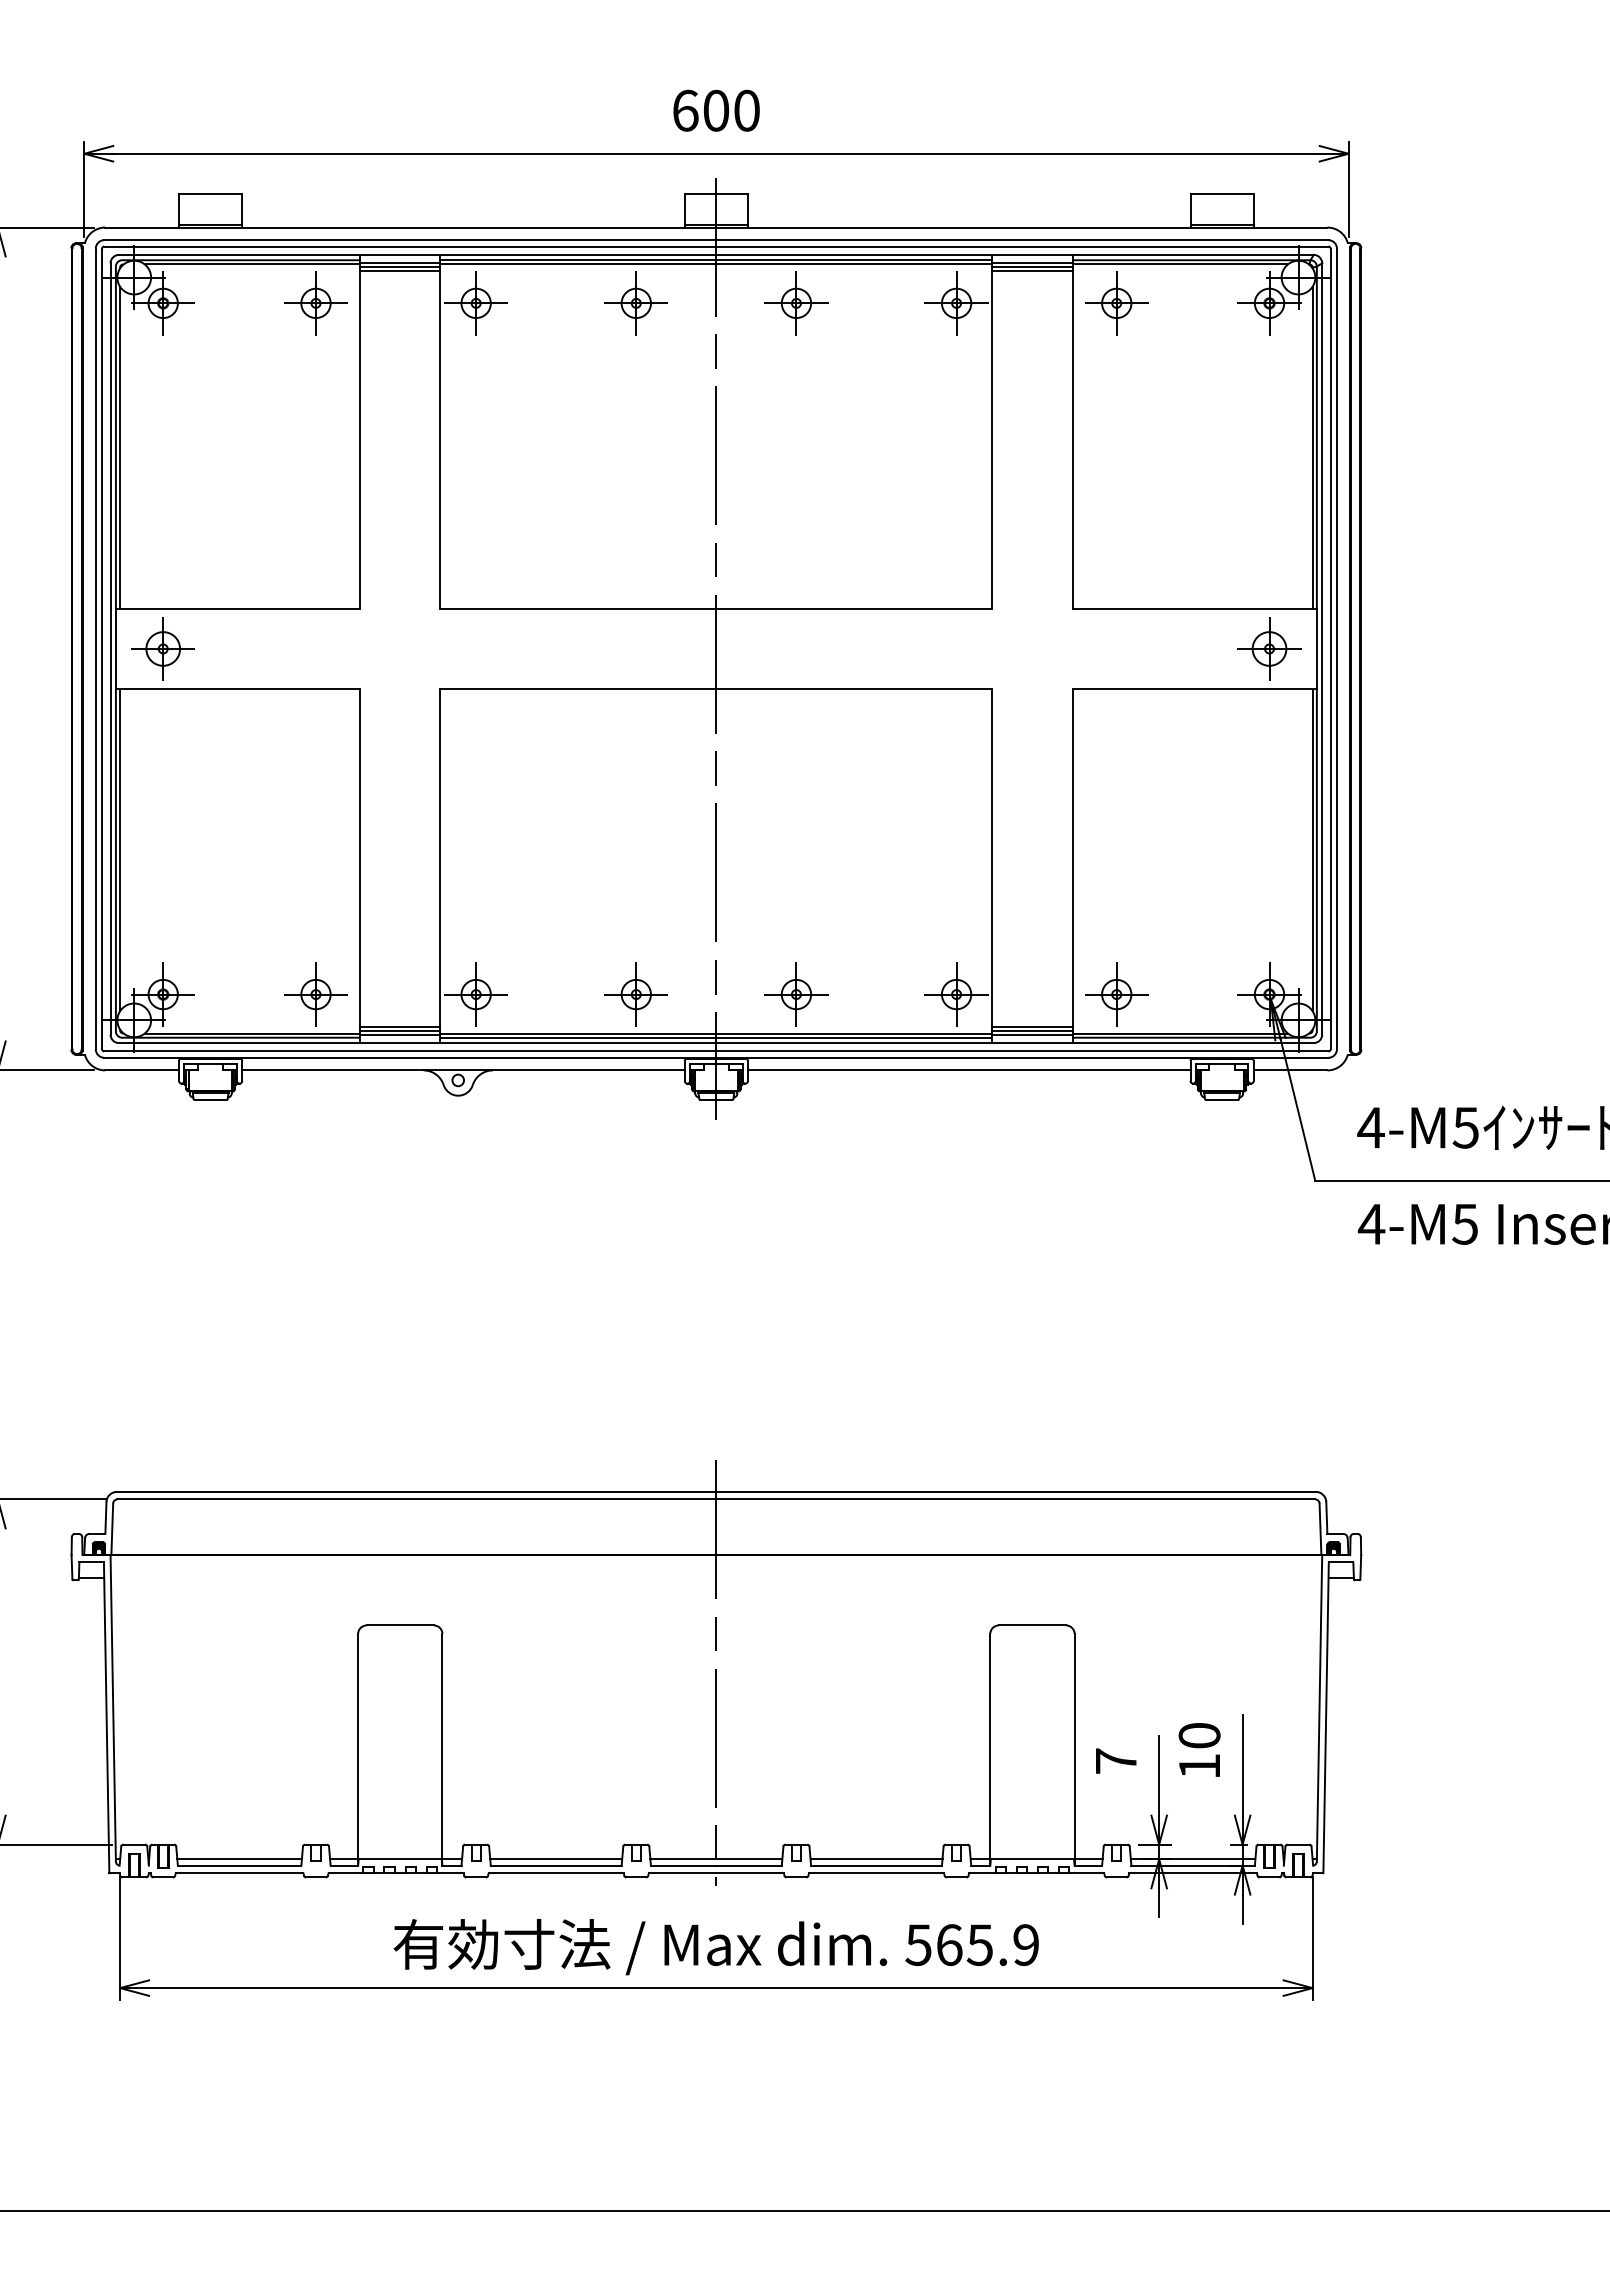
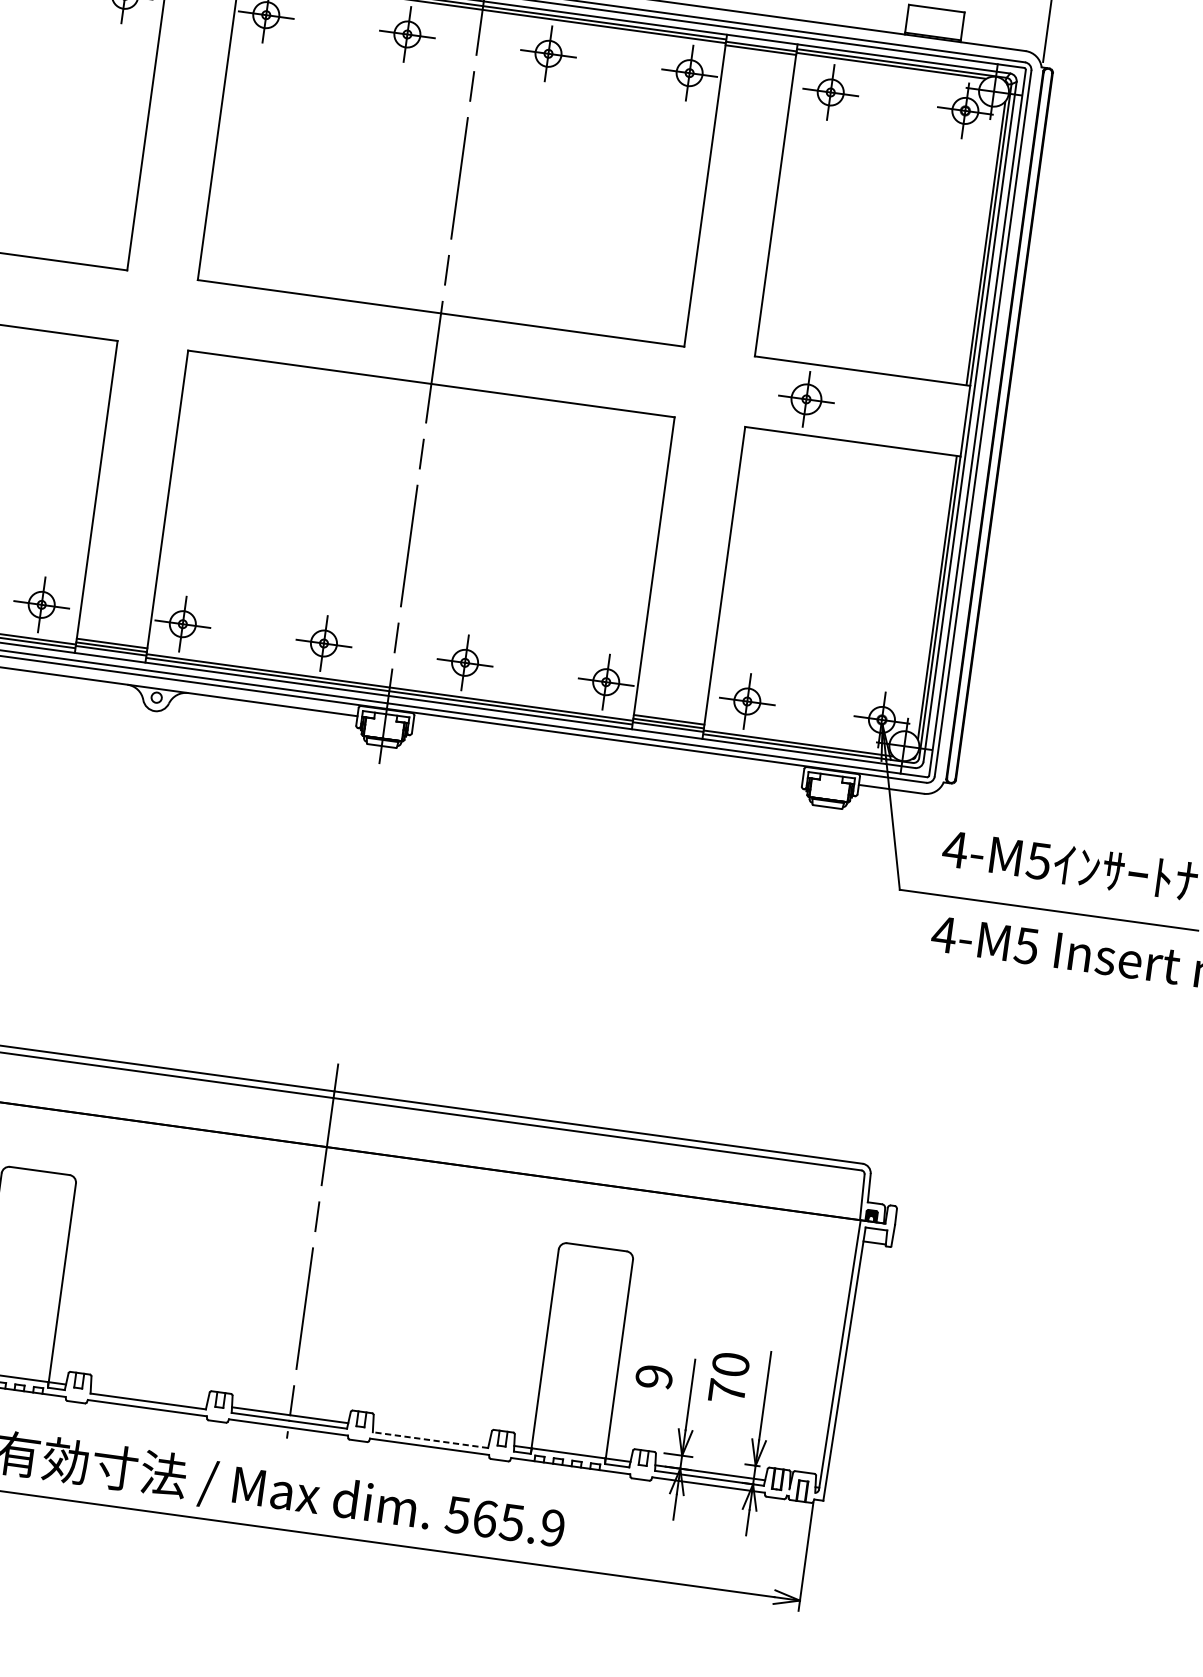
line: (1032, 271) -> (760, 54), removed
part: (1269, 648) -> (806, 398), moved
line: (968, 1070) -> (607, 750), removed
text: (1116, 1760) -> (654, 1376), 7 -> 9
text: (1199, 1765) -> (727, 1390), 10 -> 70
line: (556, 1859) -> (149, 1396), removed
line: (876, 1859) -> (431, 1434), removed
line: (876, 1865) -> (430, 1439), solid -> dashed

